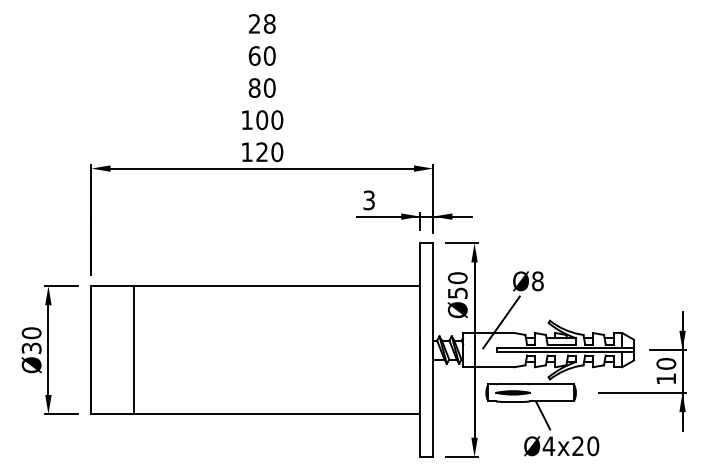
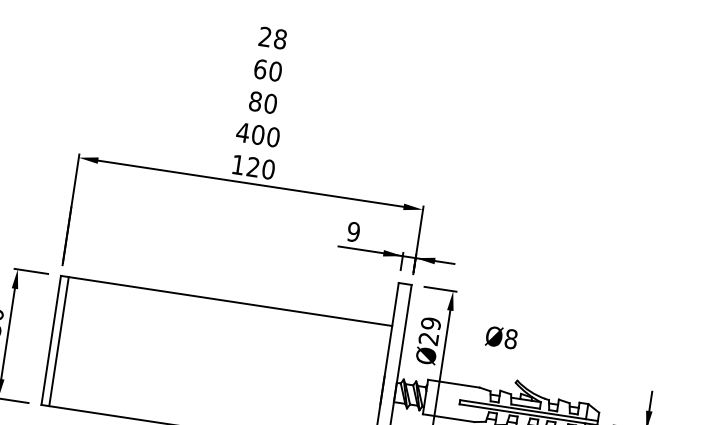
text: (246, 119) -> (242, 131), 100 -> 400
text: (369, 200) -> (354, 232), 3 -> 9
text: (457, 285) -> (429, 331), Ø50 -> Ø29
line: (501, 322) -> (468, 375), removed
line: (134, 350) -> (59, 342), moved

